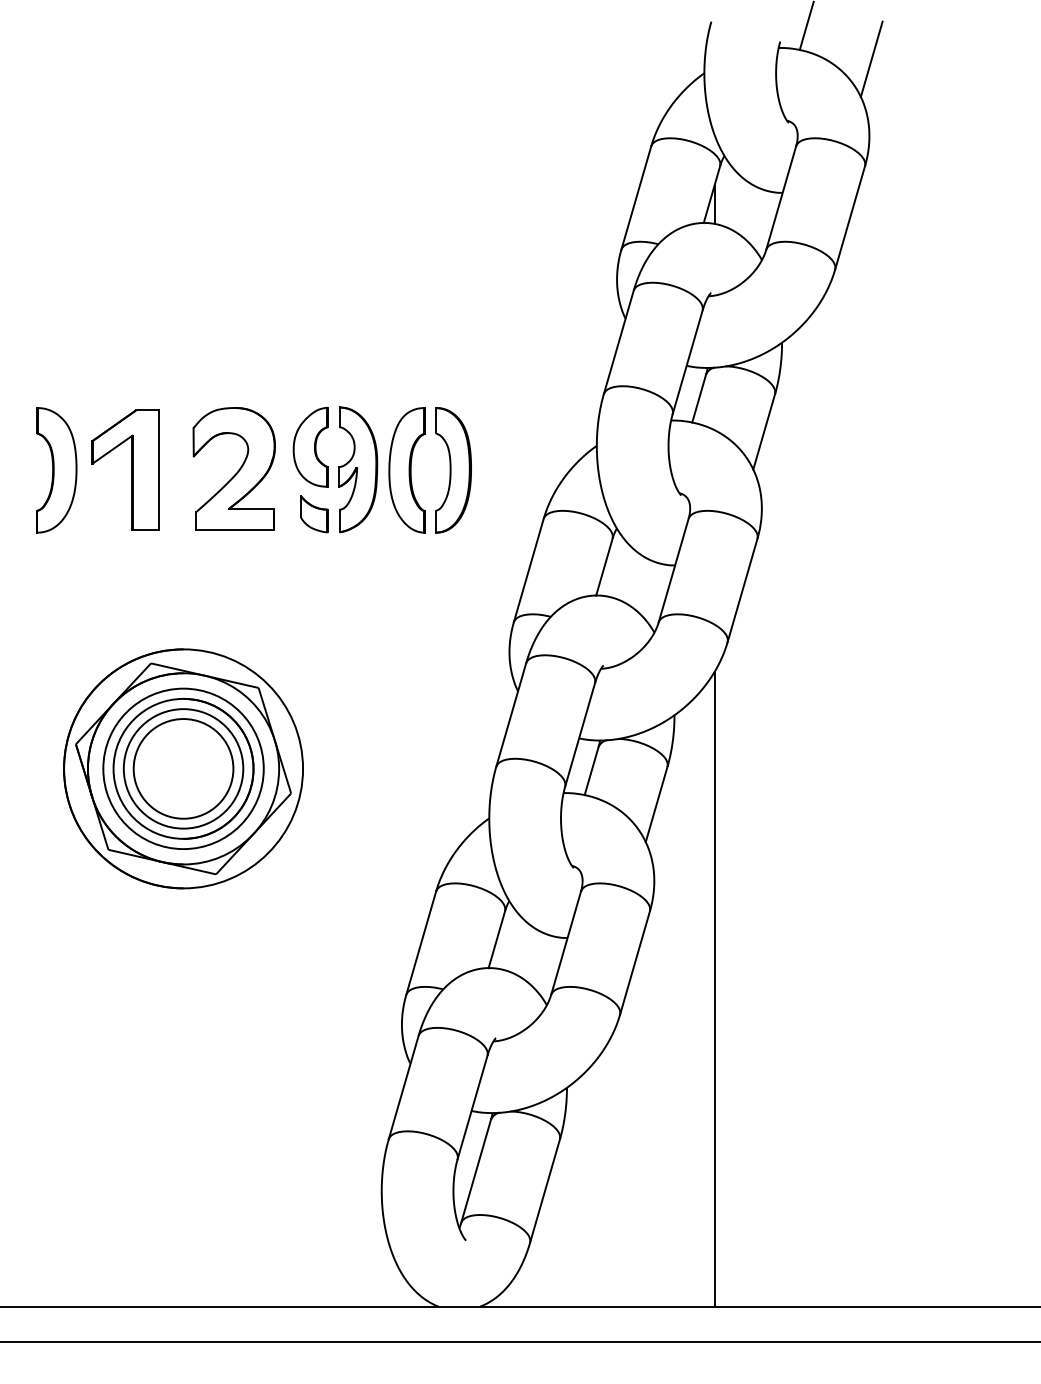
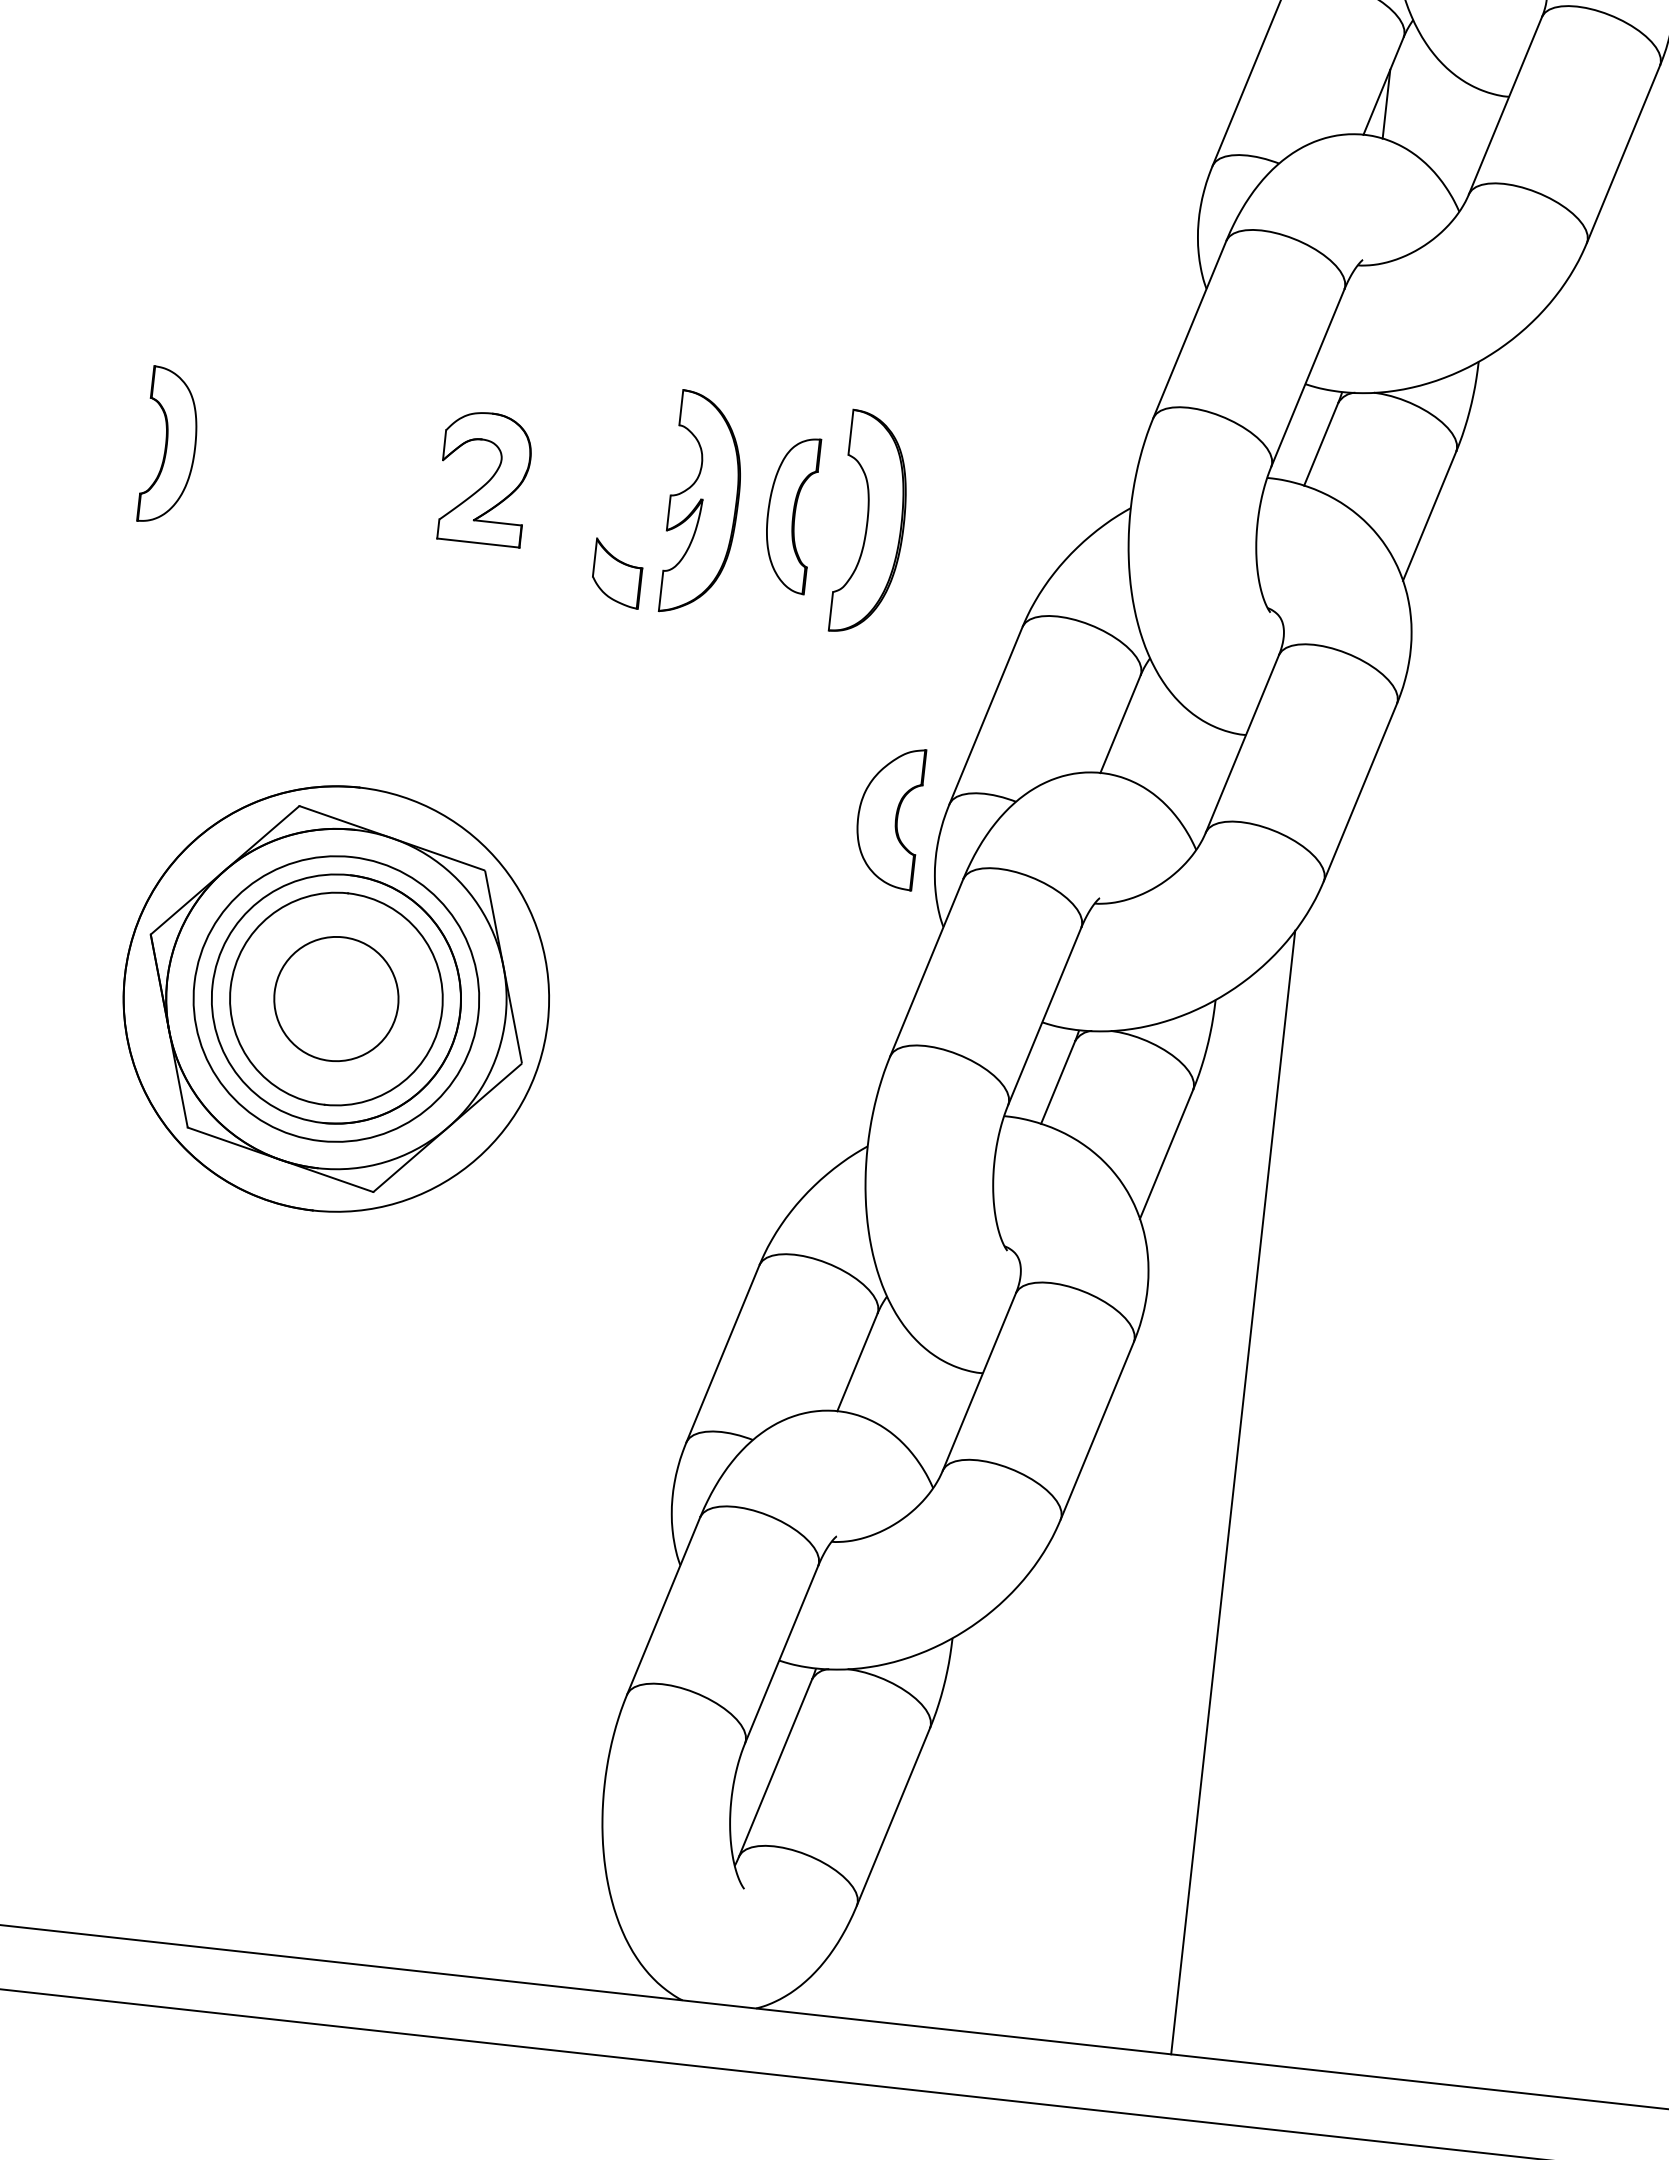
part: (310, 446) -> (888, 815), moved
part: (233, 468) -> (483, 477), size x0.6
part: (125, 469) -> (292, 457), removed
part: (56, 470) -> (169, 446), size x0.7
part: (406, 470) -> (789, 514), size x0.7
circle: (183, 768) -> (336, 998), size x0.7

